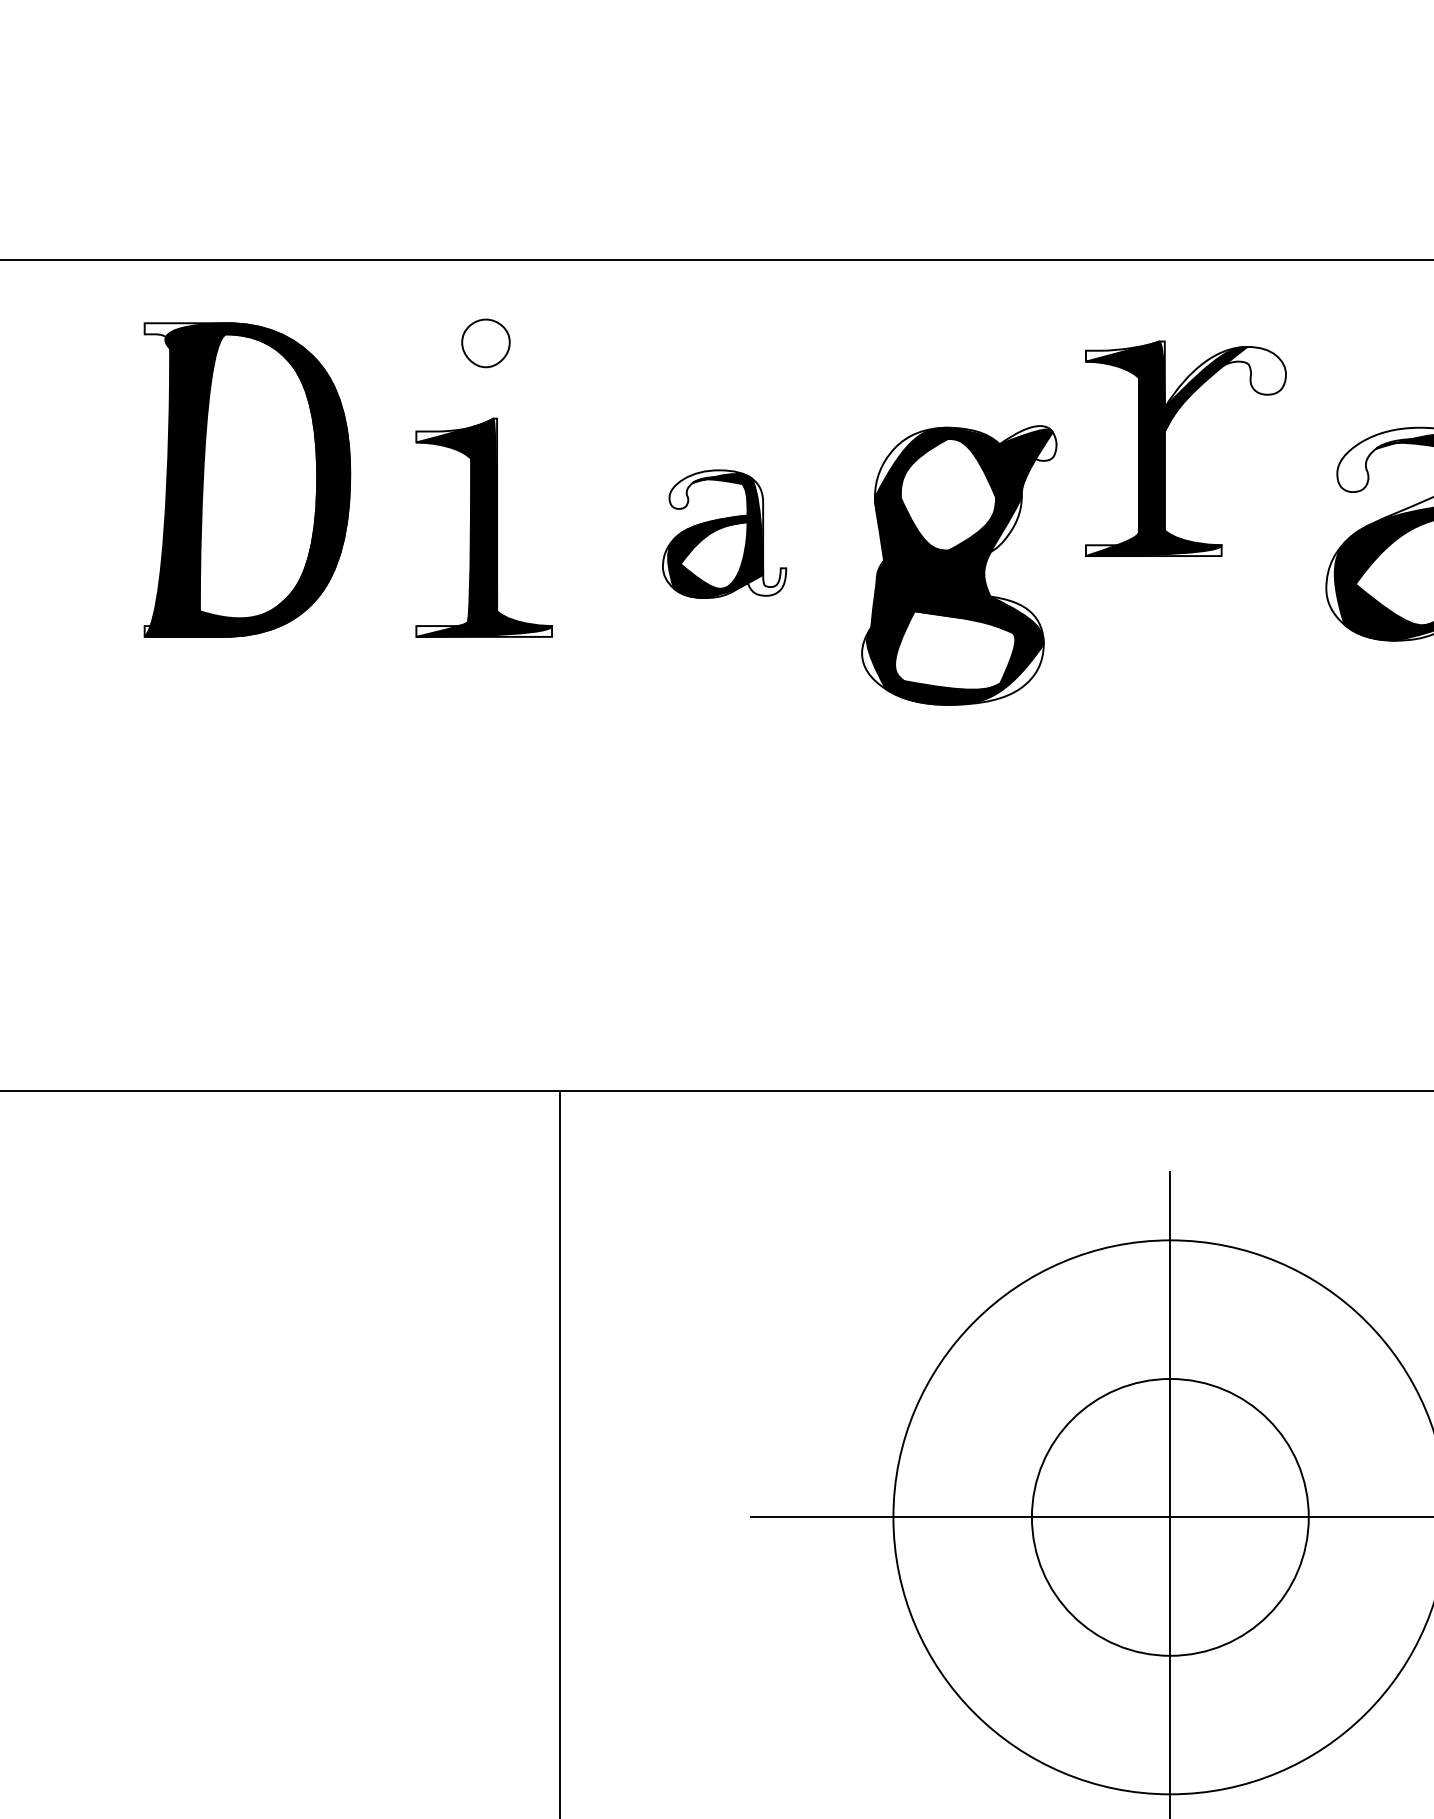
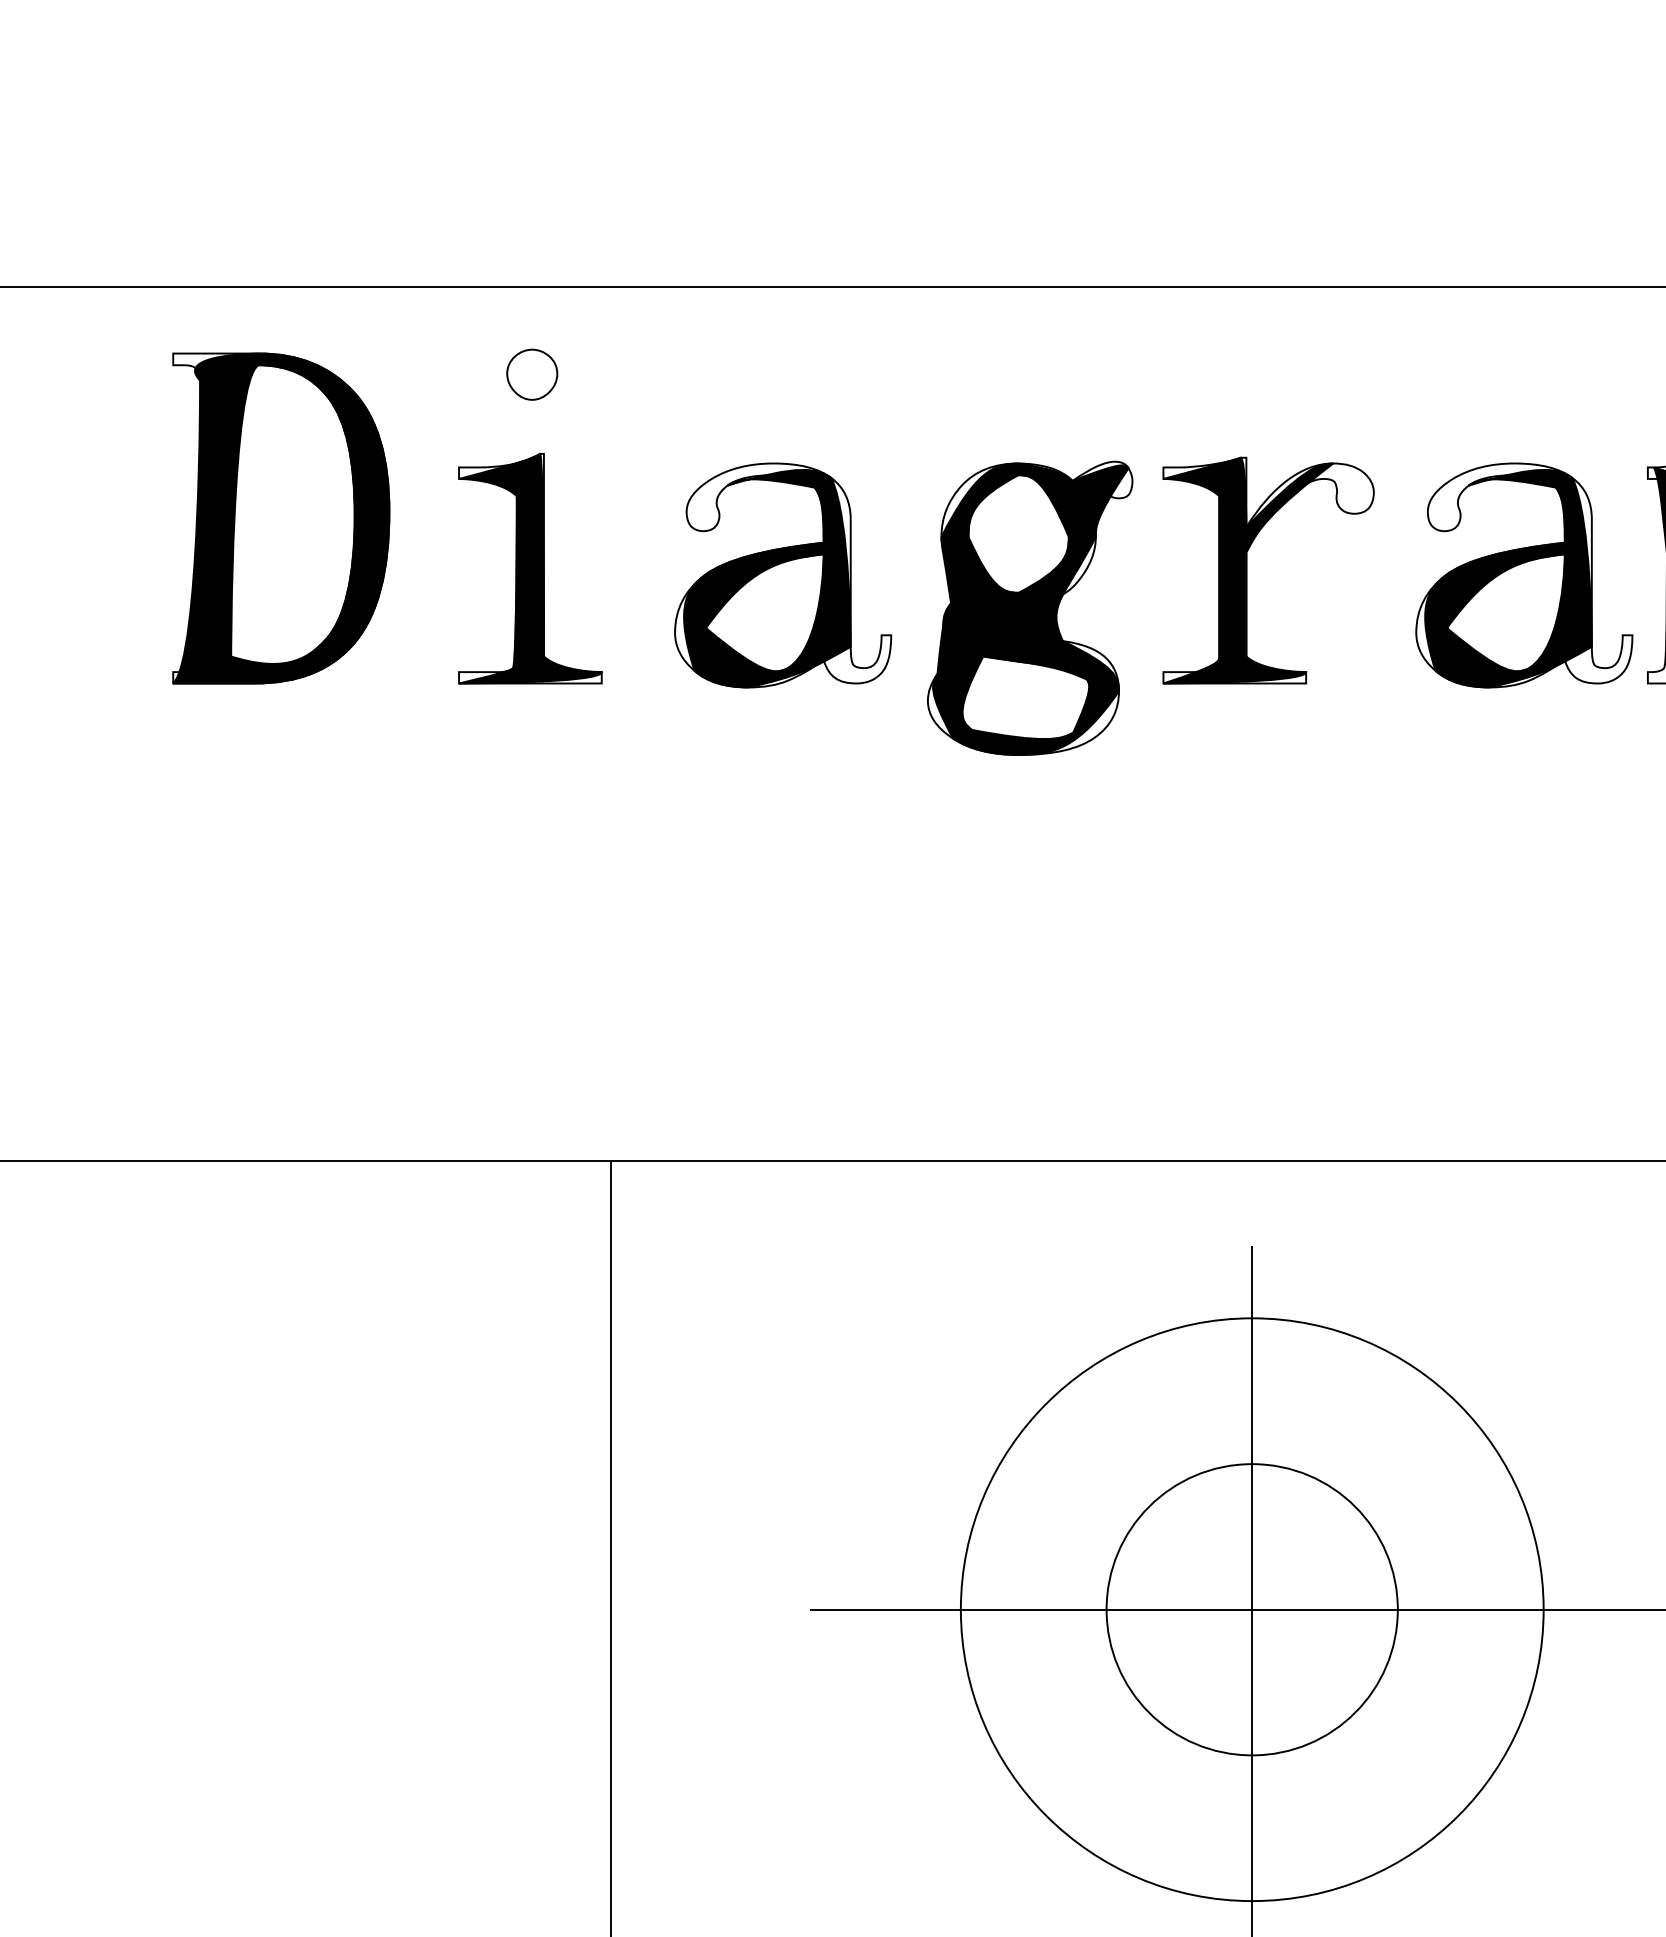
part: (1165, 448) -> (1247, 570), moved
part: (724, 534) -> (783, 575), size x1.67

